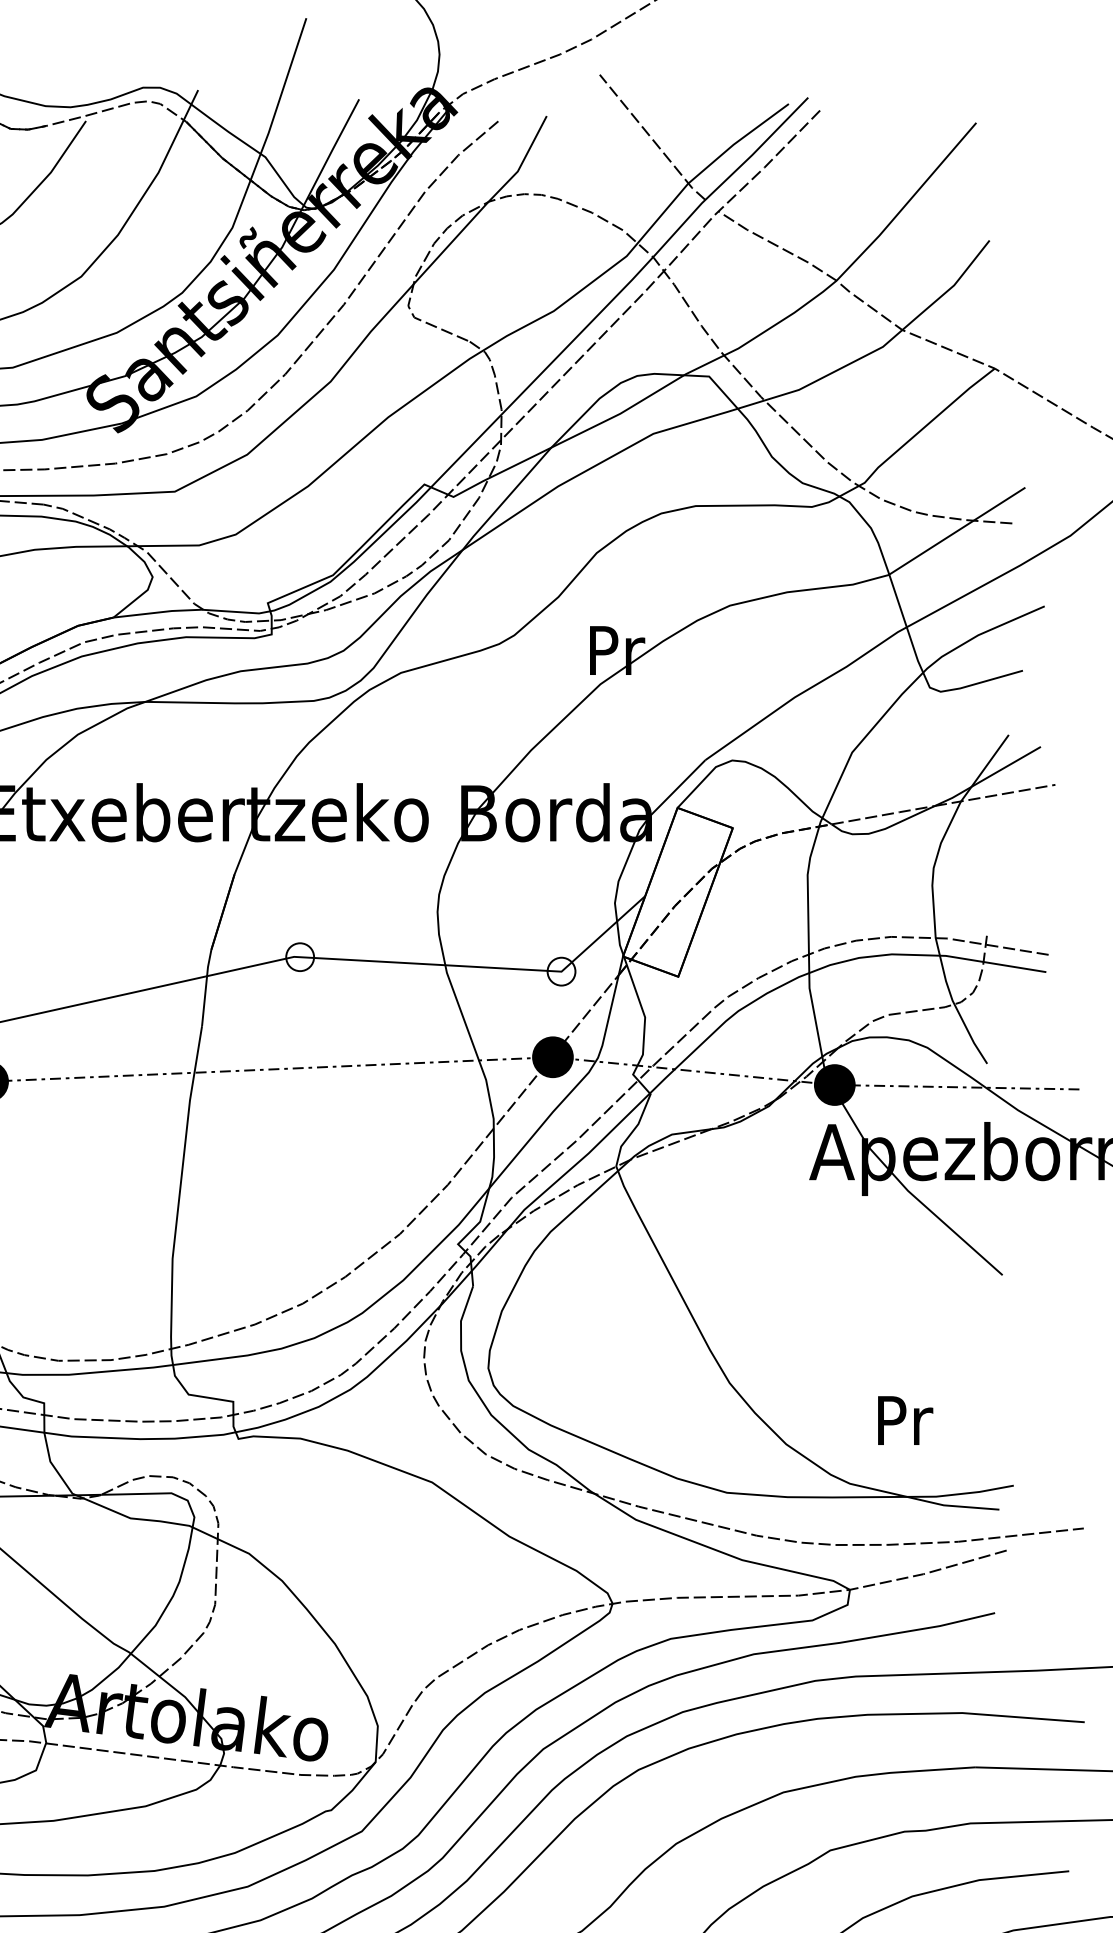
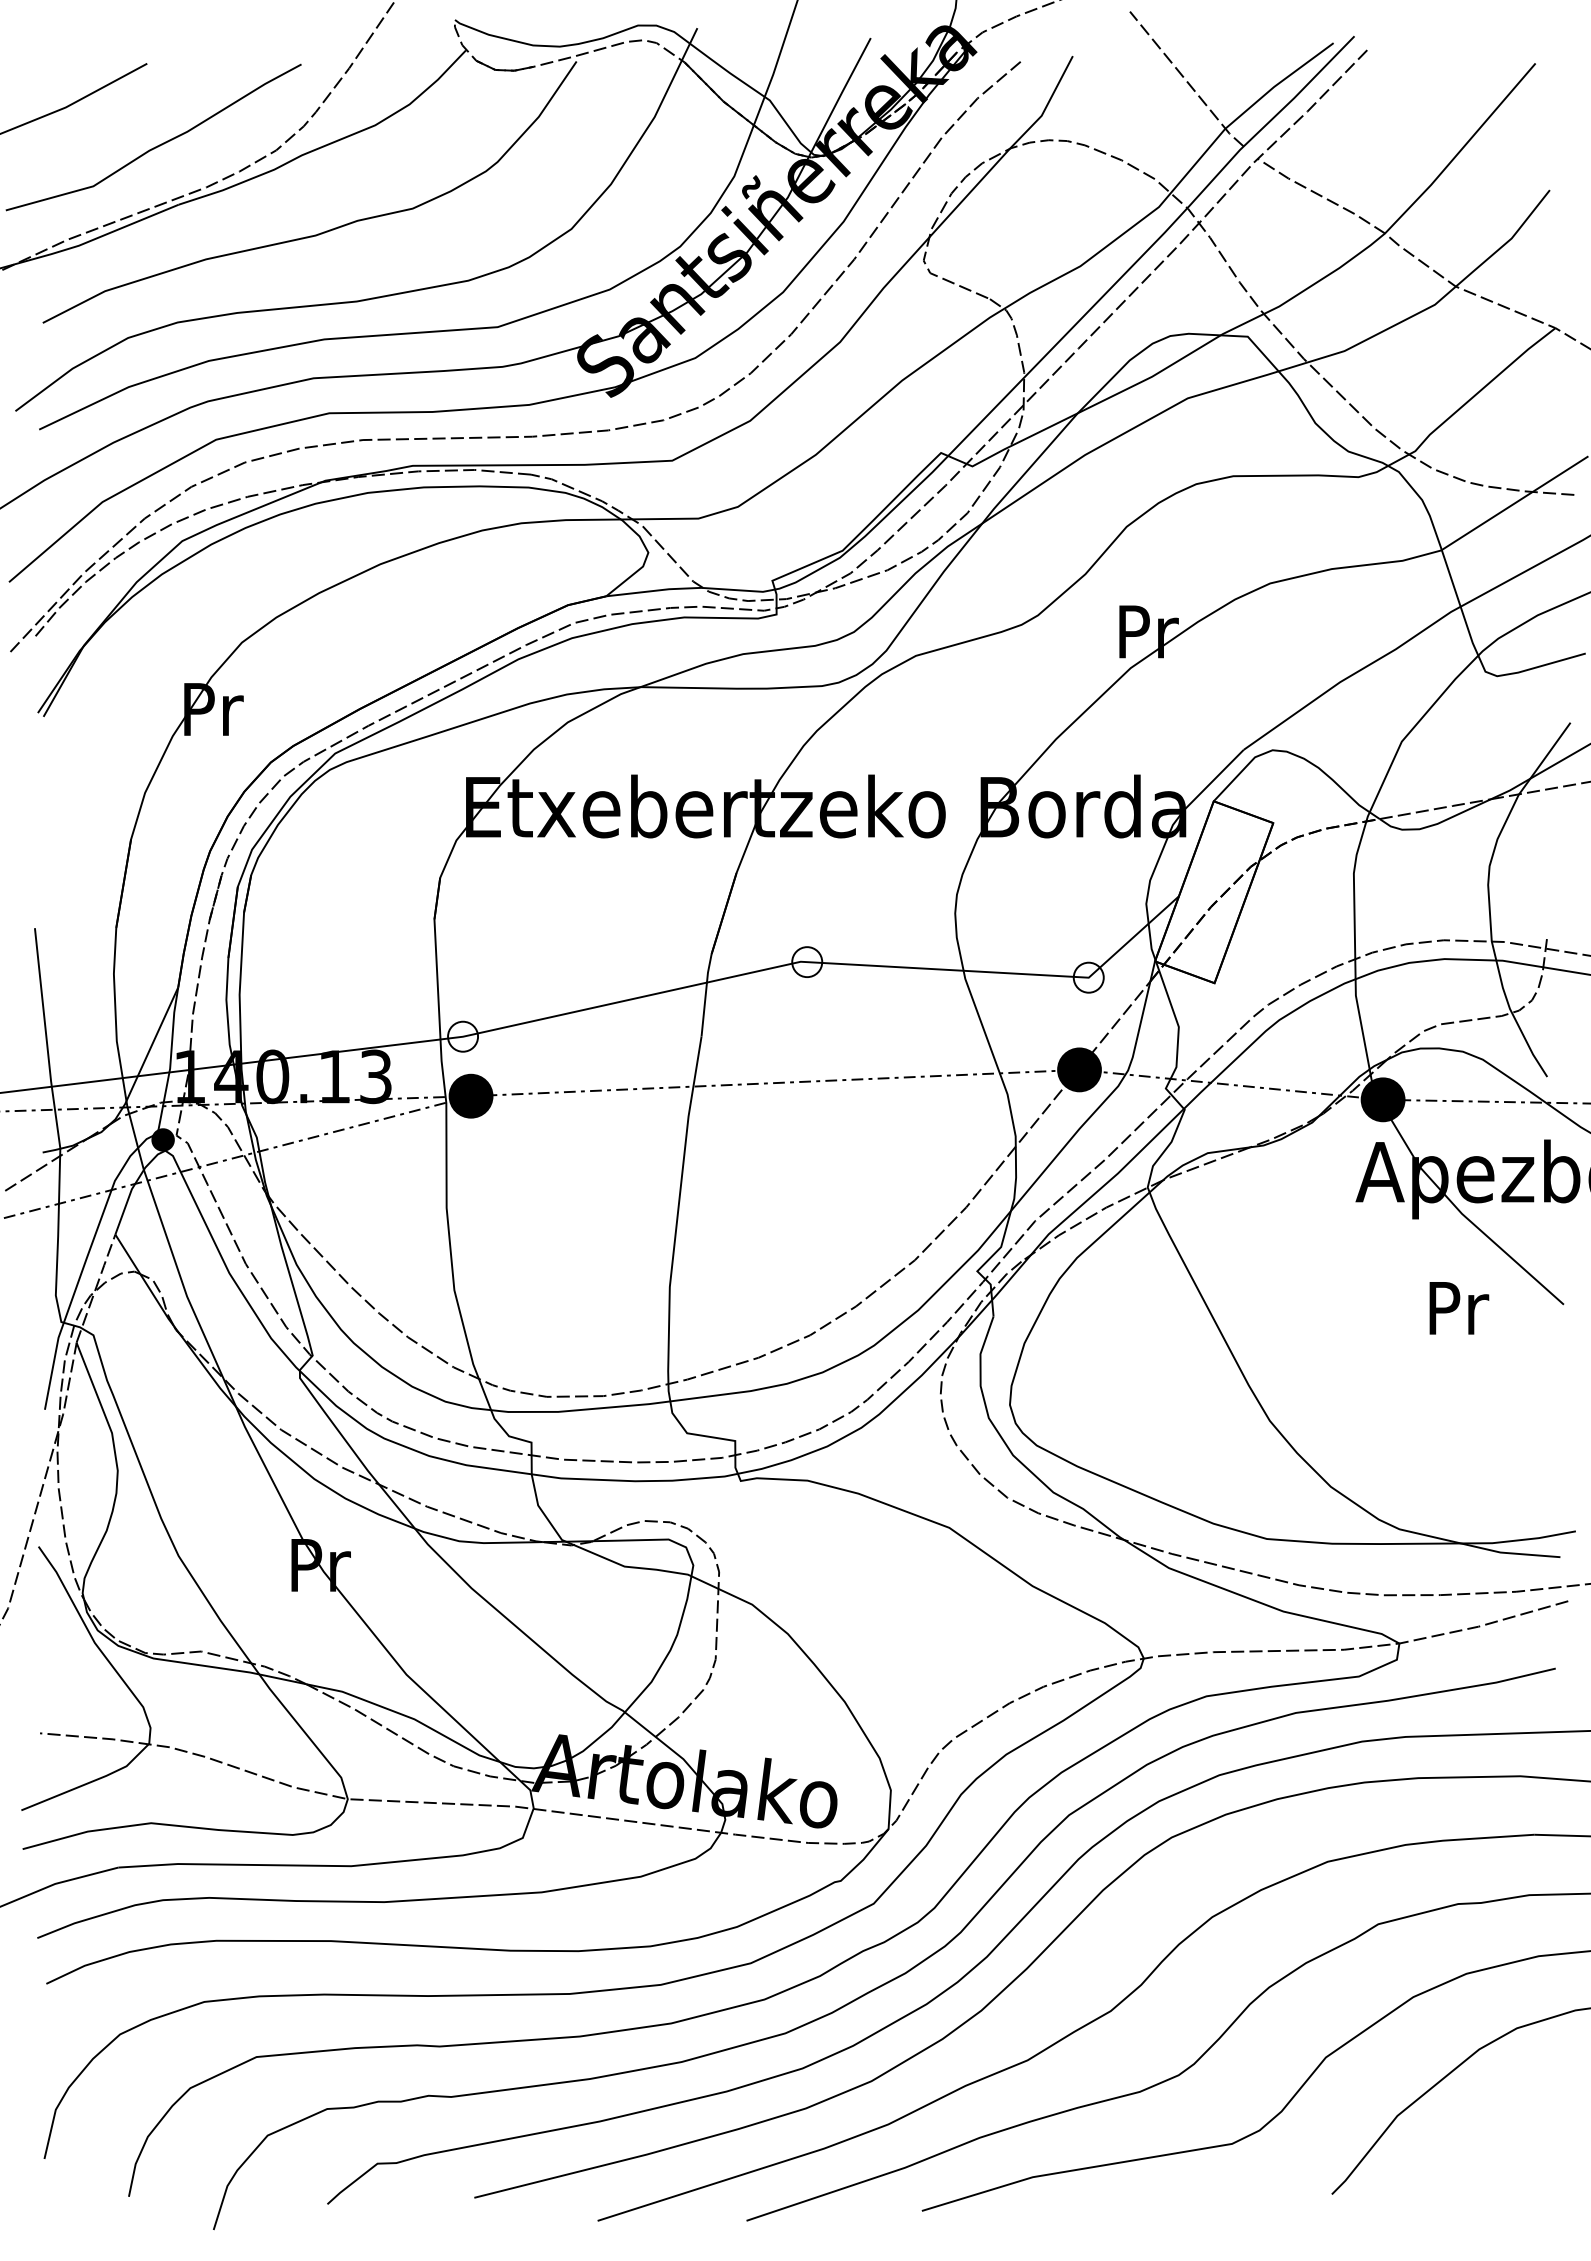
text: (905, 1420) -> (1459, 1308), moved

